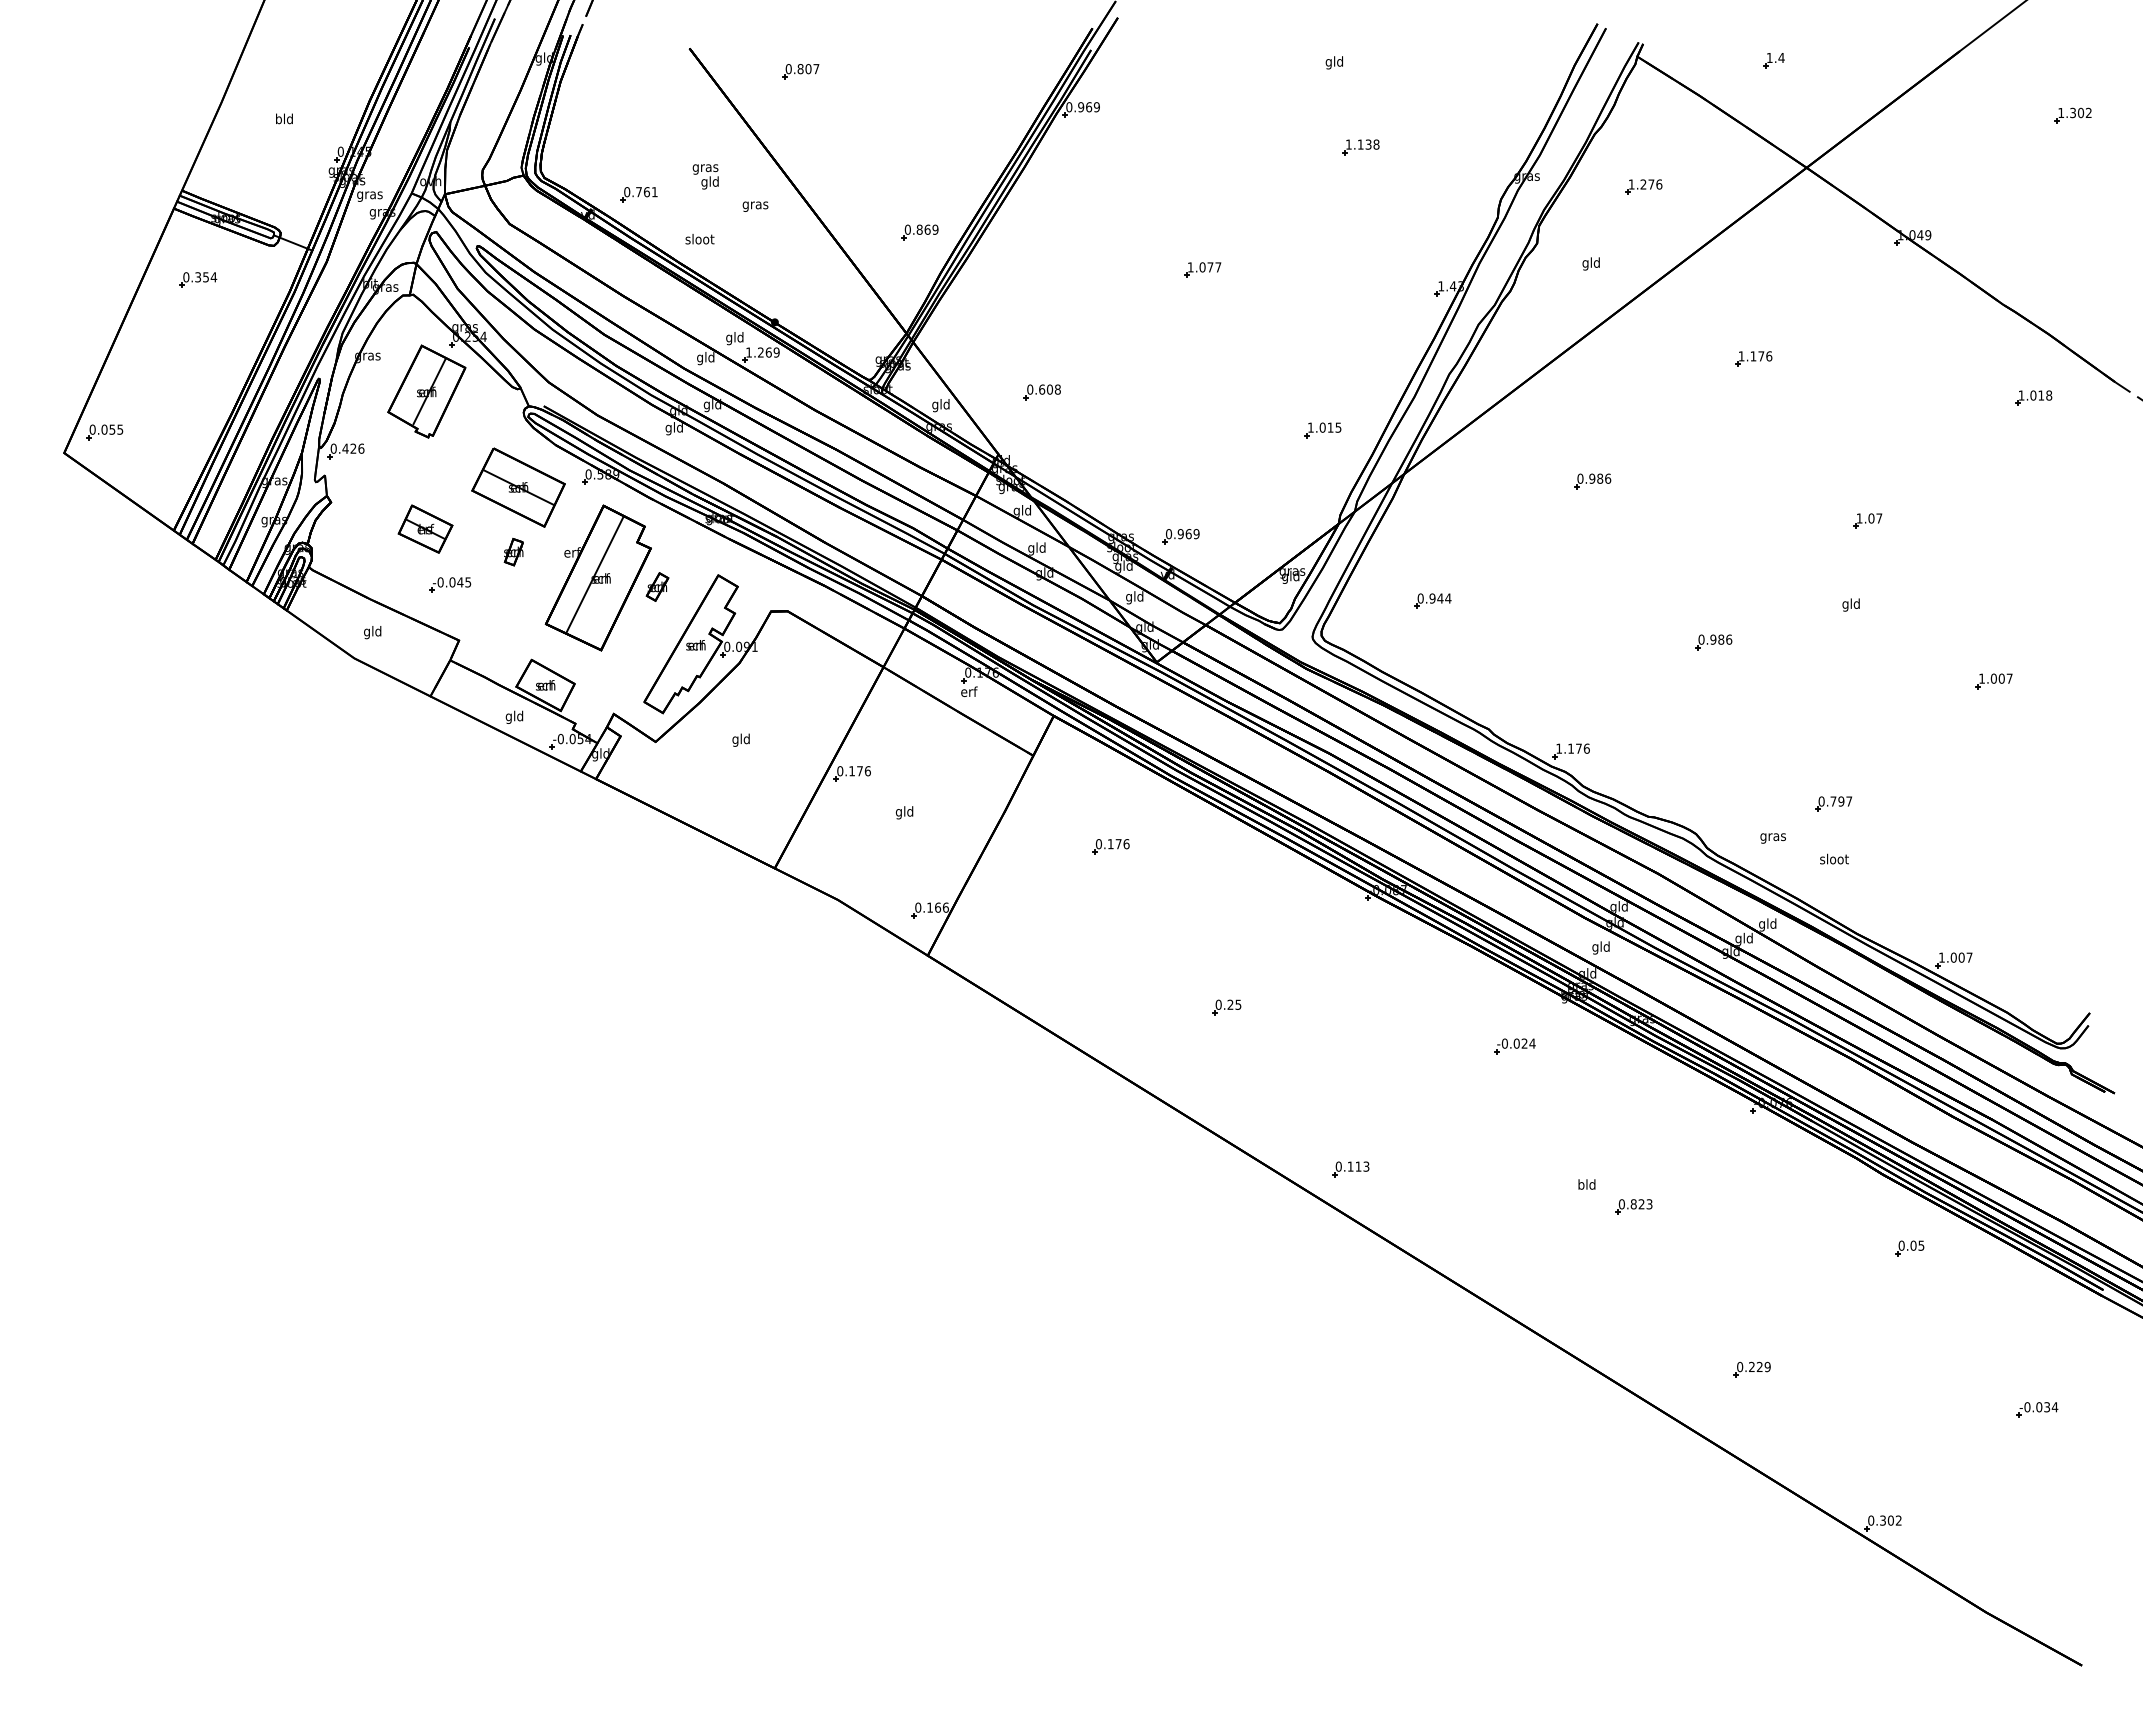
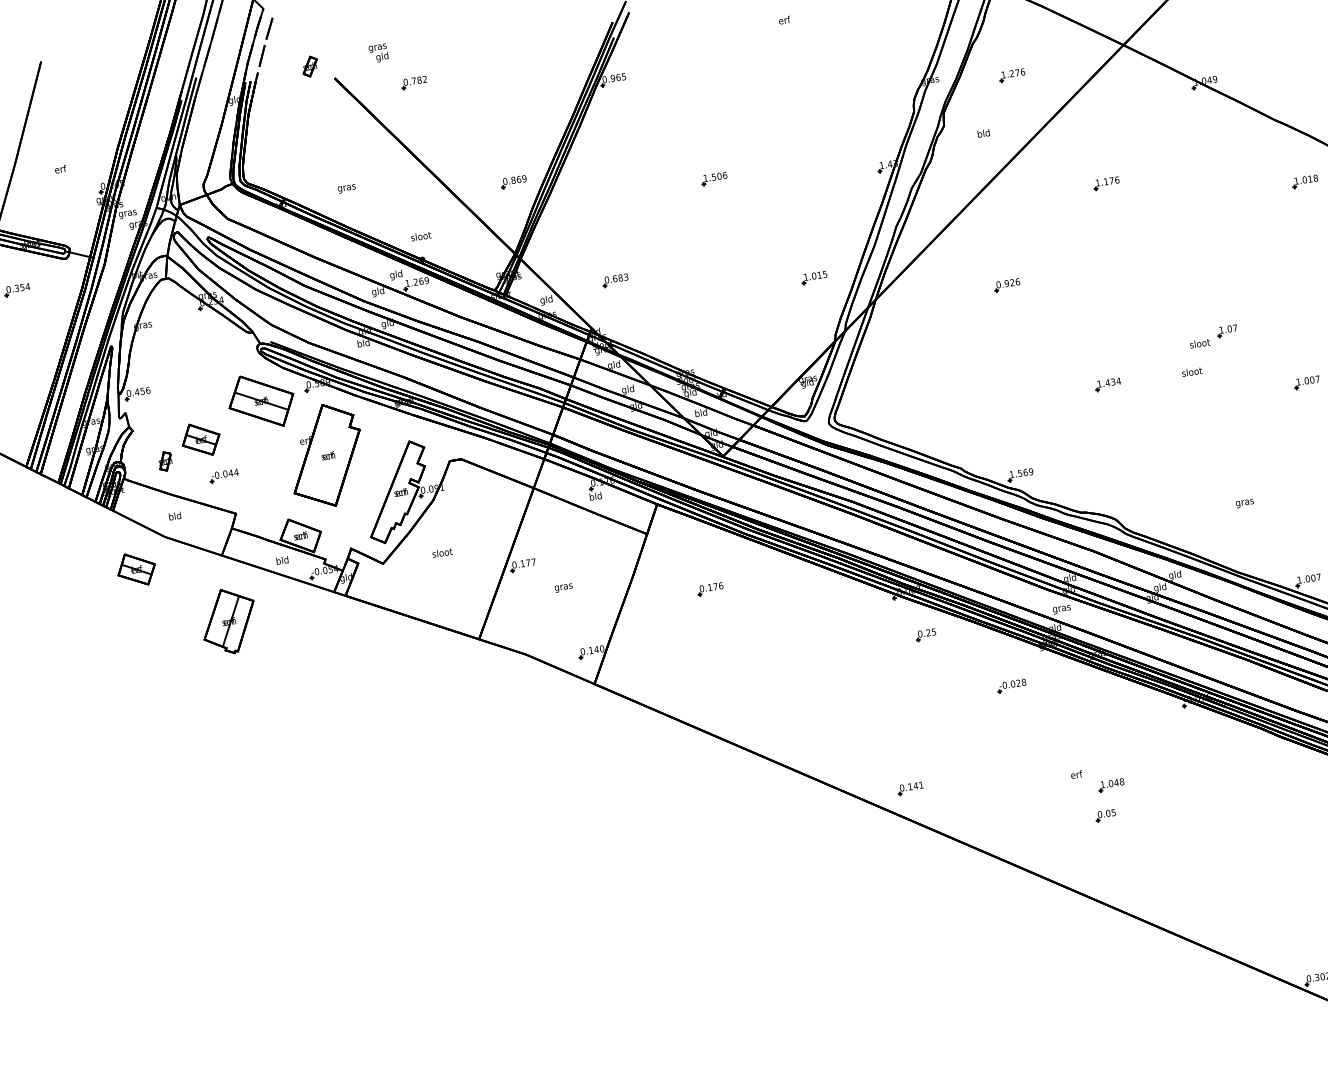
text: (1334, 62) -> (784, 21), gld -> erf
text: (808, 69) -> (419, 80), 0.807 -> 0.782
text: (1096, 107) -> (623, 77), 0.969 -> 0.965
text: (284, 118) -> (60, 169), bld -> erf
part: (1360, 147) -> (811, 77), removed
text: (705, 176) -> (378, 53), moved
part: (638, 194) -> (314, 185), removed
text: (755, 206) -> (346, 188), moved
text: (699, 239) -> (420, 236), moved
text: (1585, 263) -> (979, 134), gld -> bld
text: (1210, 267) -> (719, 176), 1.077 -> 1.506
text: (1053, 389) -> (623, 277), 0.608 -> 0.683
part: (426, 391) -> (228, 621), moved
text: (668, 428) -> (359, 344), gld -> bld
text: (353, 448) -> (142, 391), 0.426 -> 0.456
text: (1600, 478) -> (1012, 282), 0.986 -> 0.926
part: (1867, 520) -> (1227, 330), moved
part: (1180, 536) -> (726, 366), removed
part: (513, 552) -> (165, 461), moved
line: (594, 574) -> (323, 453), removed
text: (468, 582) -> (236, 472), -0.045 -> -0.044
part: (657, 586) -> (310, 66), moved
text: (1129, 597) -> (697, 414), gld -> bld
part: (1432, 600) -> (908, 384), removed
text: (1851, 604) -> (1200, 344), gld -> sloot
text: (367, 632) -> (171, 517), gld -> bld
text: (1715, 639) -> (1109, 382), 0.986 -> 1.434
text: (968, 691) -> (595, 496), erf -> bld
part: (307, 697) -> (136, 569), added
text: (508, 716) -> (278, 561), gld -> bld
text: (741, 739) -> (442, 553), gld -> sloot
text: (1578, 748) -> (1025, 472), 1.176 -> 1.569
text: (867, 771) -> (533, 562), 0.176 -> 0.177
part: (1833, 803) -> (1208, 484), removed
text: (904, 812) -> (563, 586), gld -> gras
text: (1772, 838) -> (1244, 503), moved
text: (1834, 858) -> (1192, 371), moved
text: (941, 907) -> (599, 649), 0.166 -> 0.140
text: (1600, 947) -> (1061, 608), gld -> gras
part: (1226, 1007) -> (925, 635), moved
text: (1532, 1043) -> (1023, 682), -0.024 -> -0.028
text: (1362, 1166) -> (918, 785), 0.113 -> 0.141
text: (1586, 1184) -> (1076, 774), bld -> erf
text: (1635, 1204) -> (1112, 783), 0.823 -> 1.048
part: (1909, 1248) -> (1105, 815), moved
part: (1751, 1369) -> (1210, 886), removed

